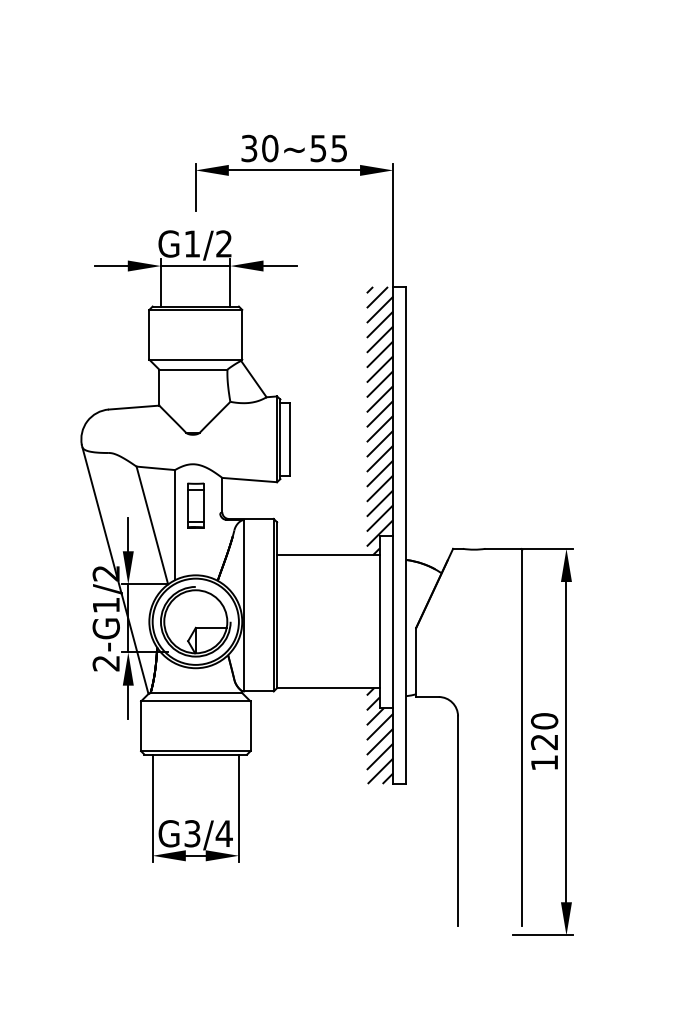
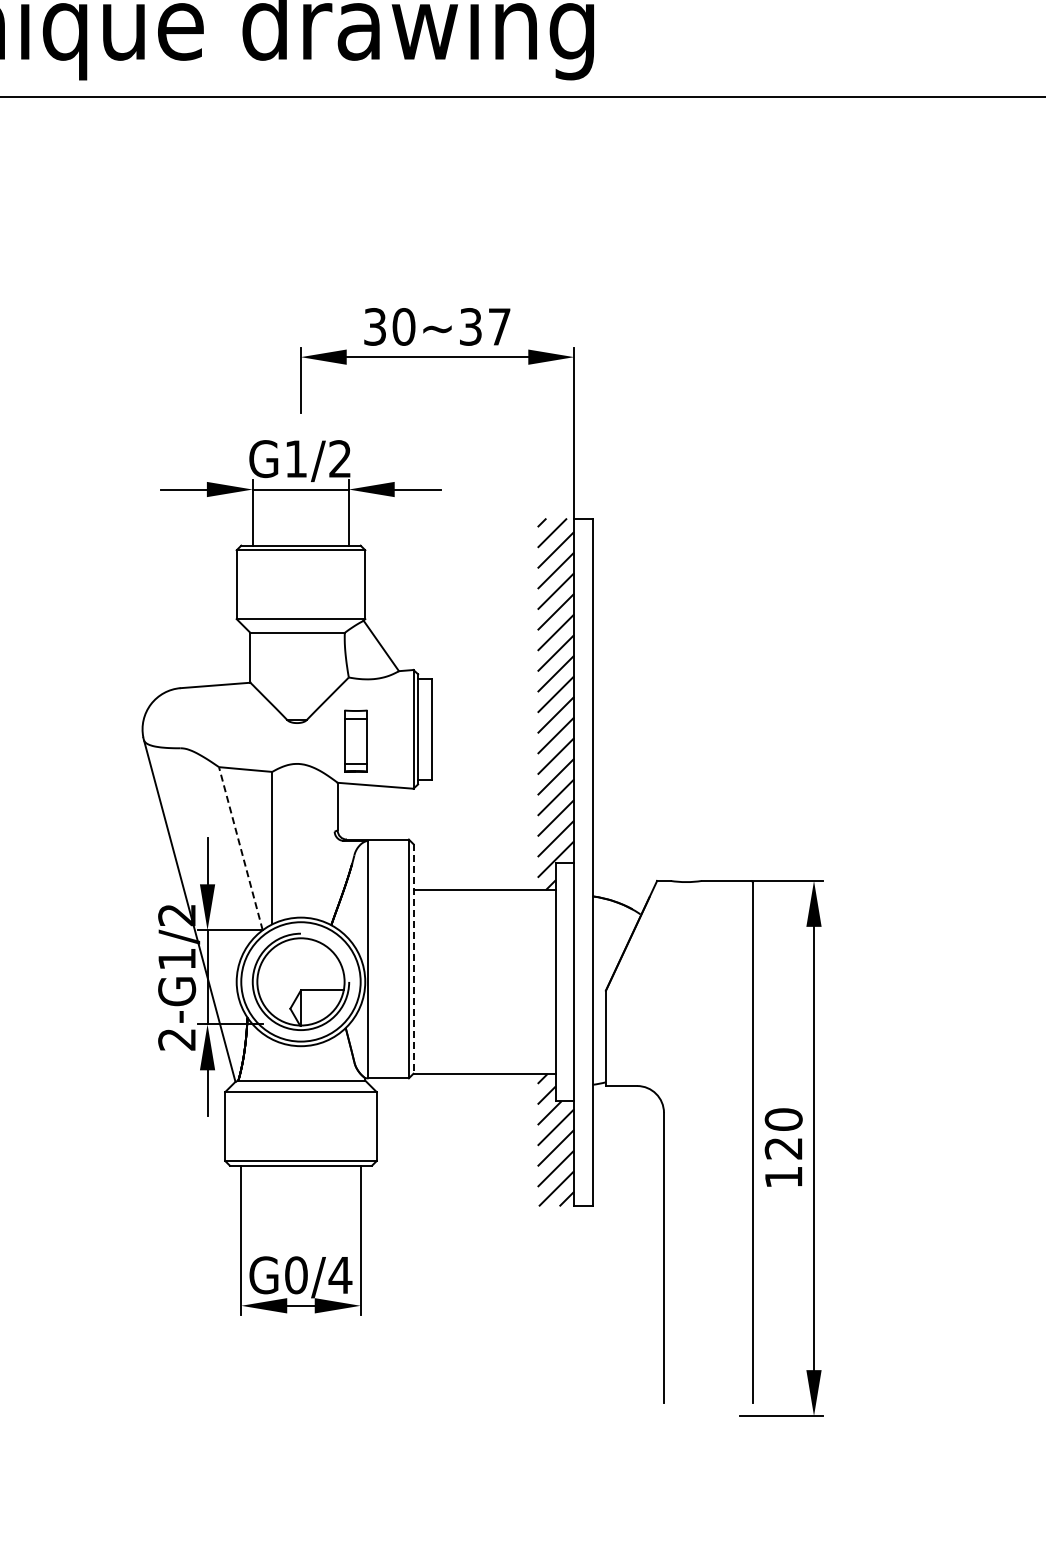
text: (329, 148) -> (485, 326), 30~55 -> 30~37
part: (195, 505) -> (355, 740), moved
line: (152, 525) -> (240, 848), solid -> dashed
line: (277, 604) -> (413, 958), solid -> dashed
text: (192, 833) -> (296, 1275), G3/4 -> G0/4

